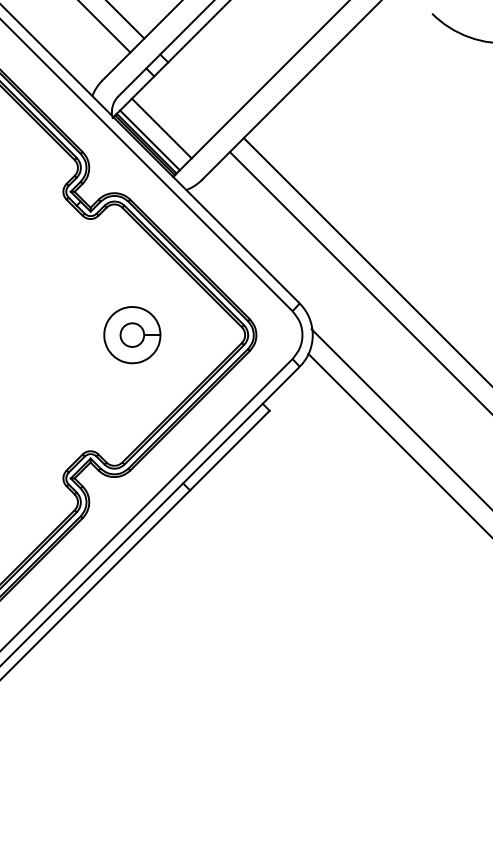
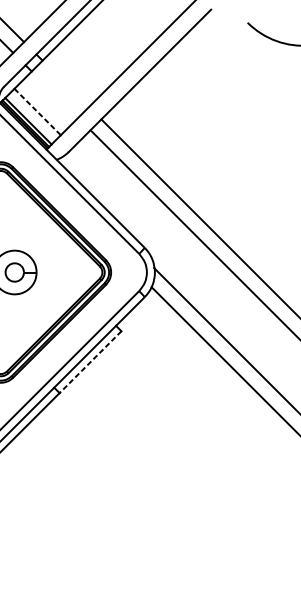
line: (162, 128) -> (38, 111), solid -> dashed
line: (229, 450) -> (90, 362), solid -> dashed

